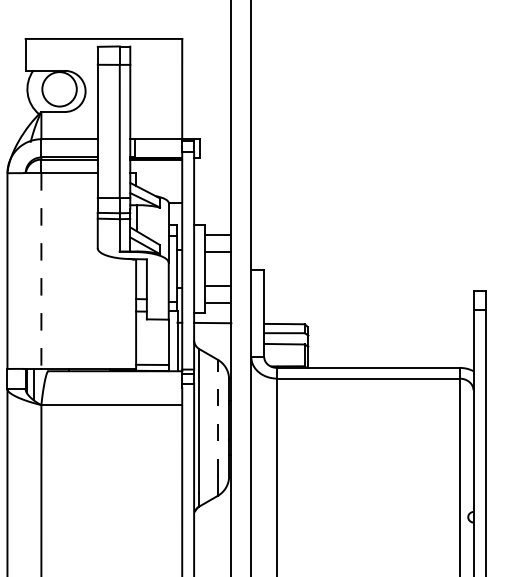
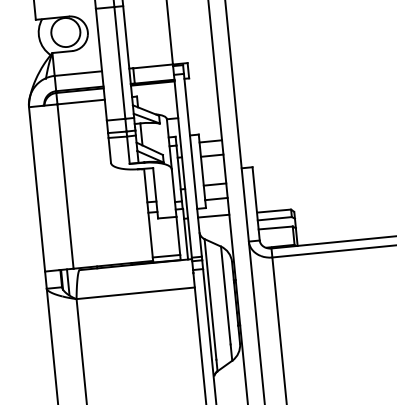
line: (41, 271) -> (65, 186), dashed -> solid
line: (217, 417) -> (225, 295), dashed -> solid

